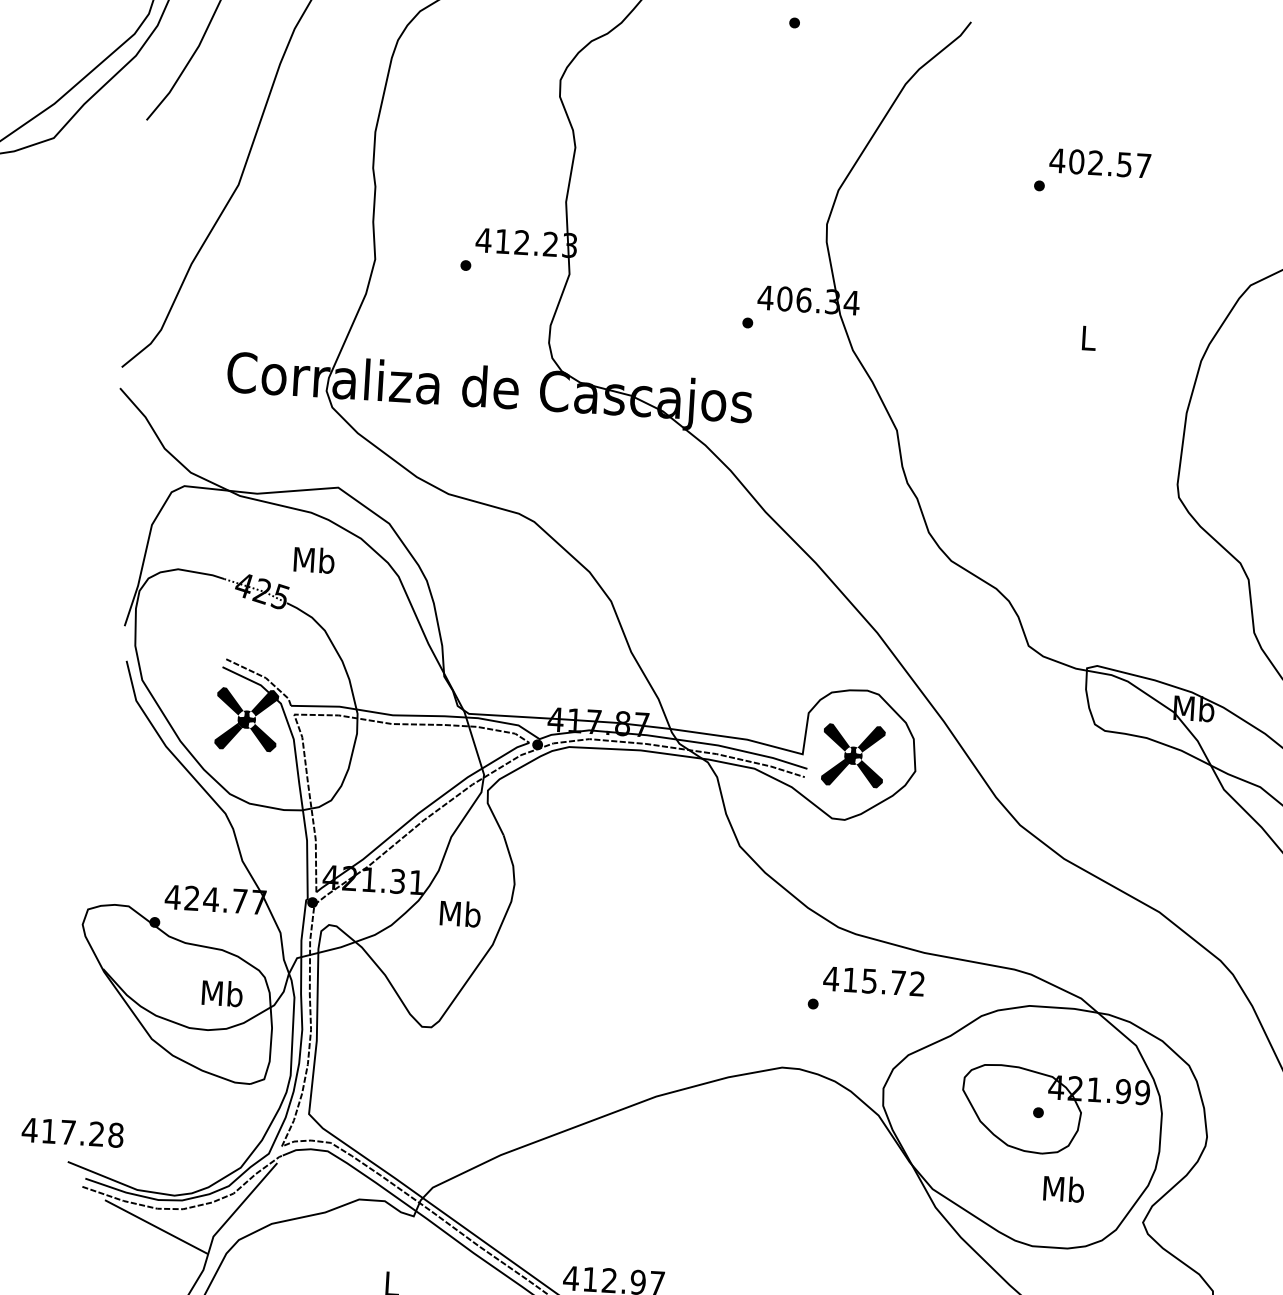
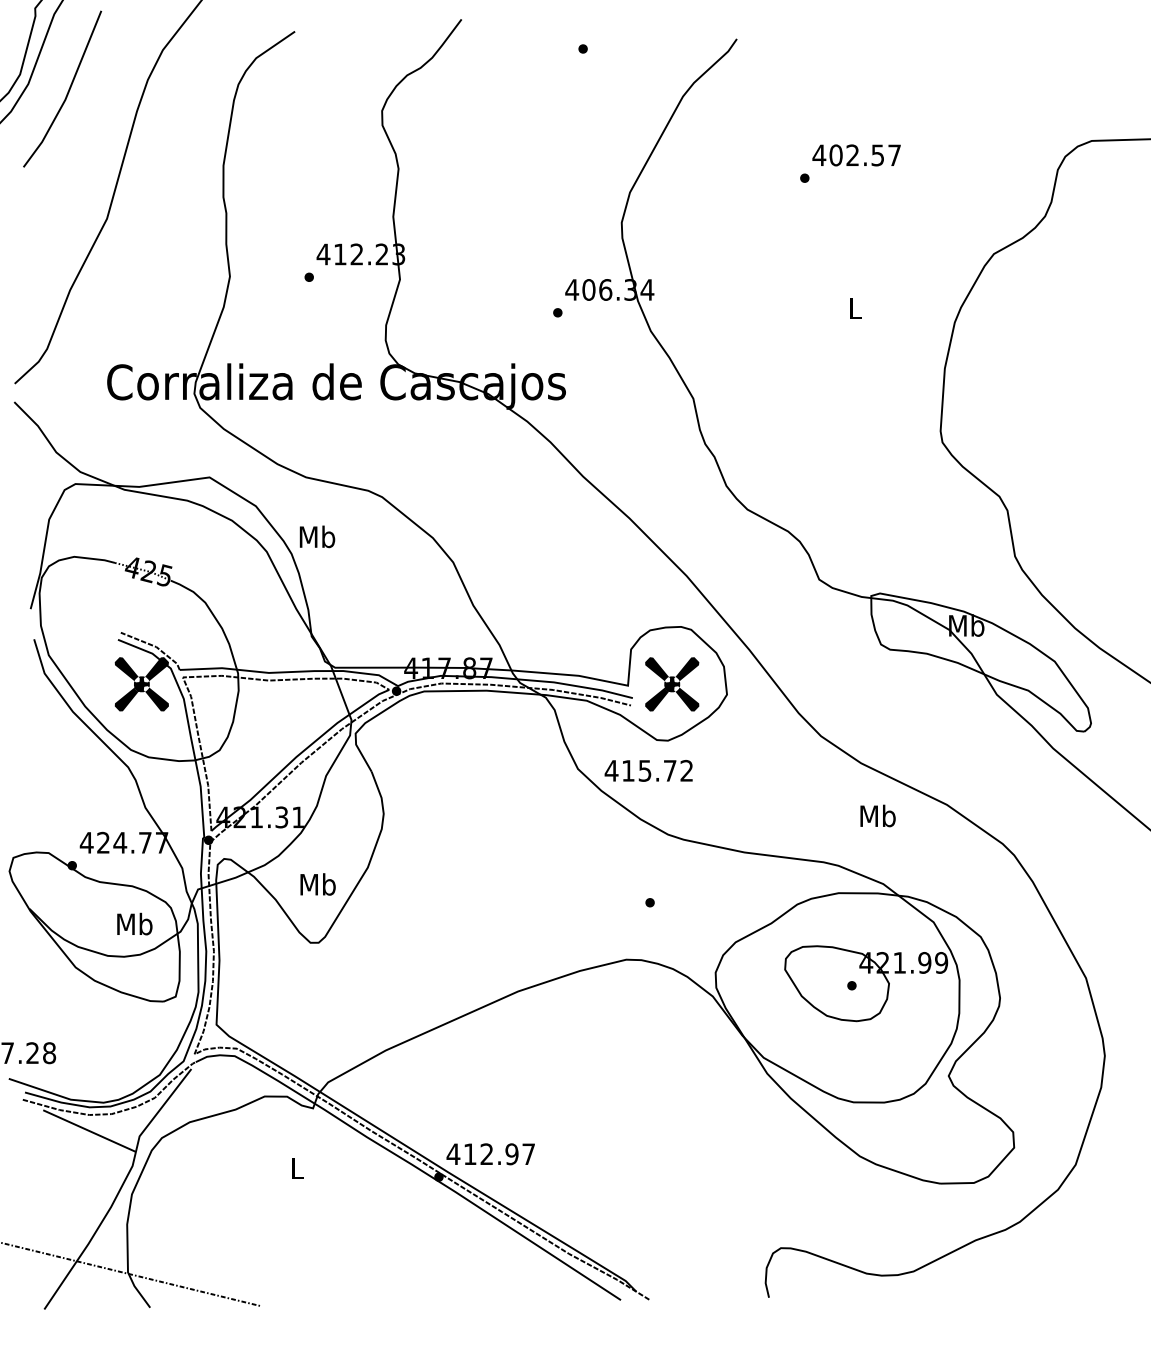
text: (314, 559) -> (317, 536), moved
text: (459, 913) -> (317, 884), moved
text: (873, 980) -> (648, 770), moved
text: (1063, 1188) -> (877, 815), moved

